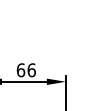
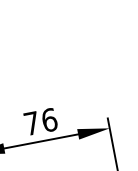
text: (20, 70) -> (31, 124), 66 -> 76

